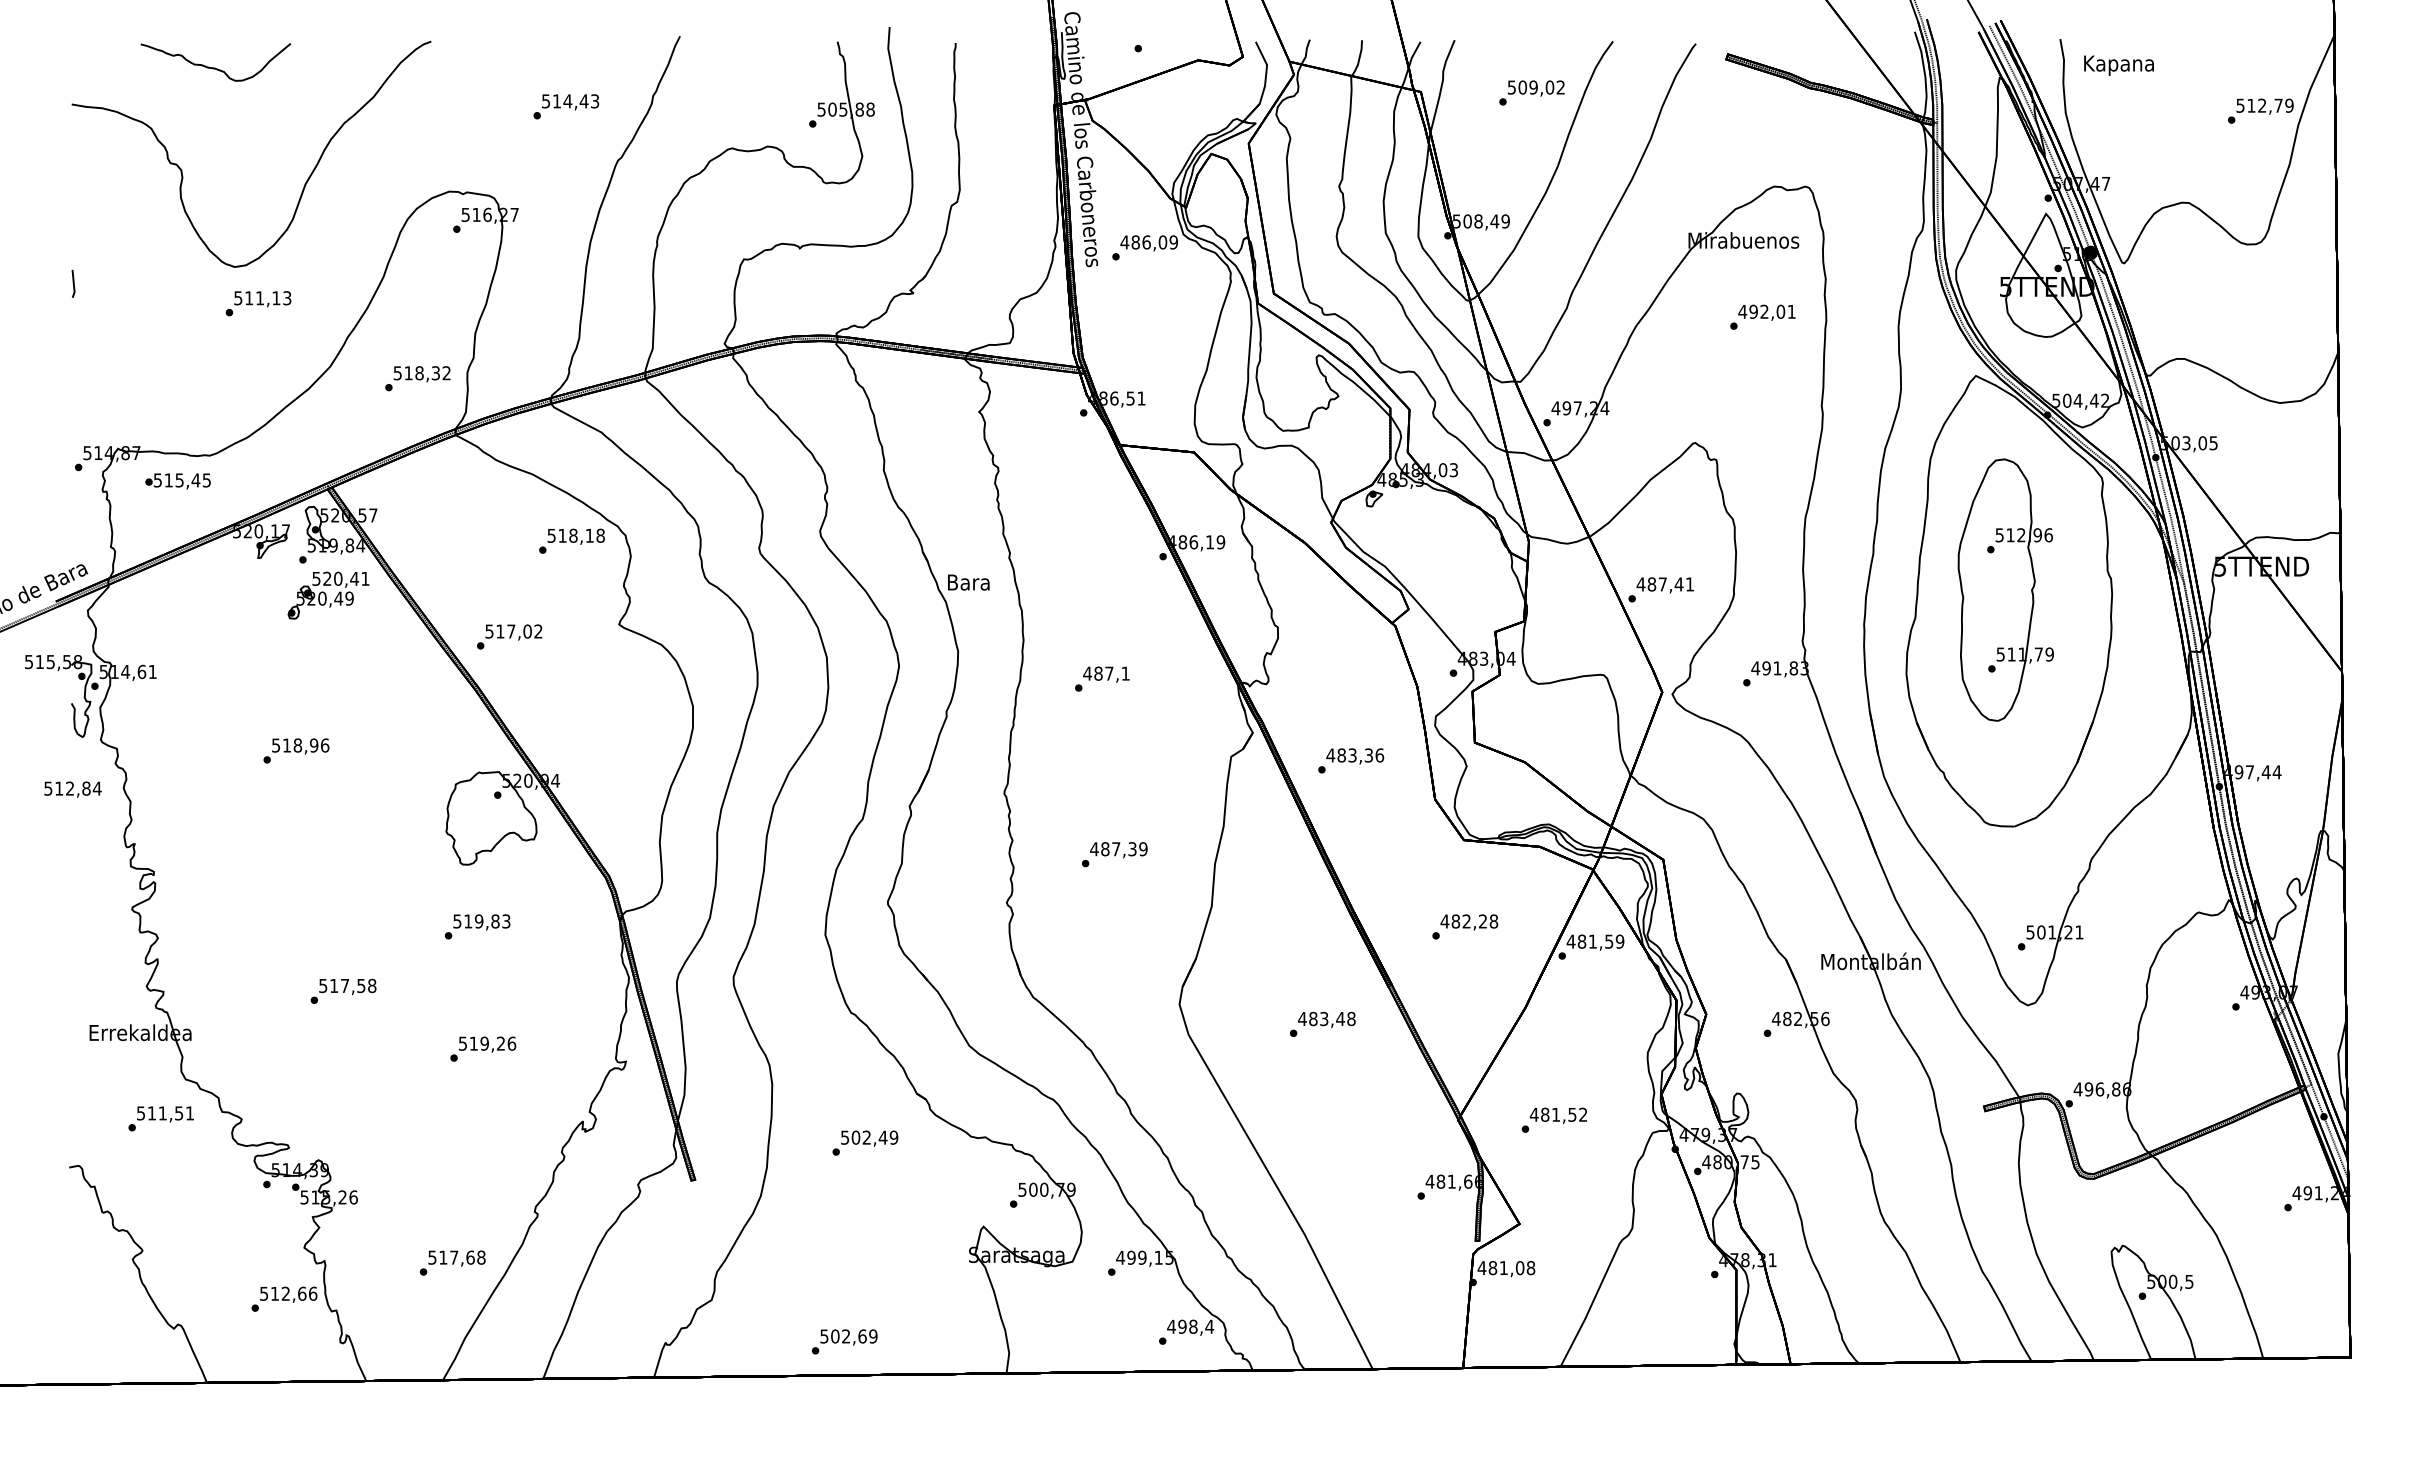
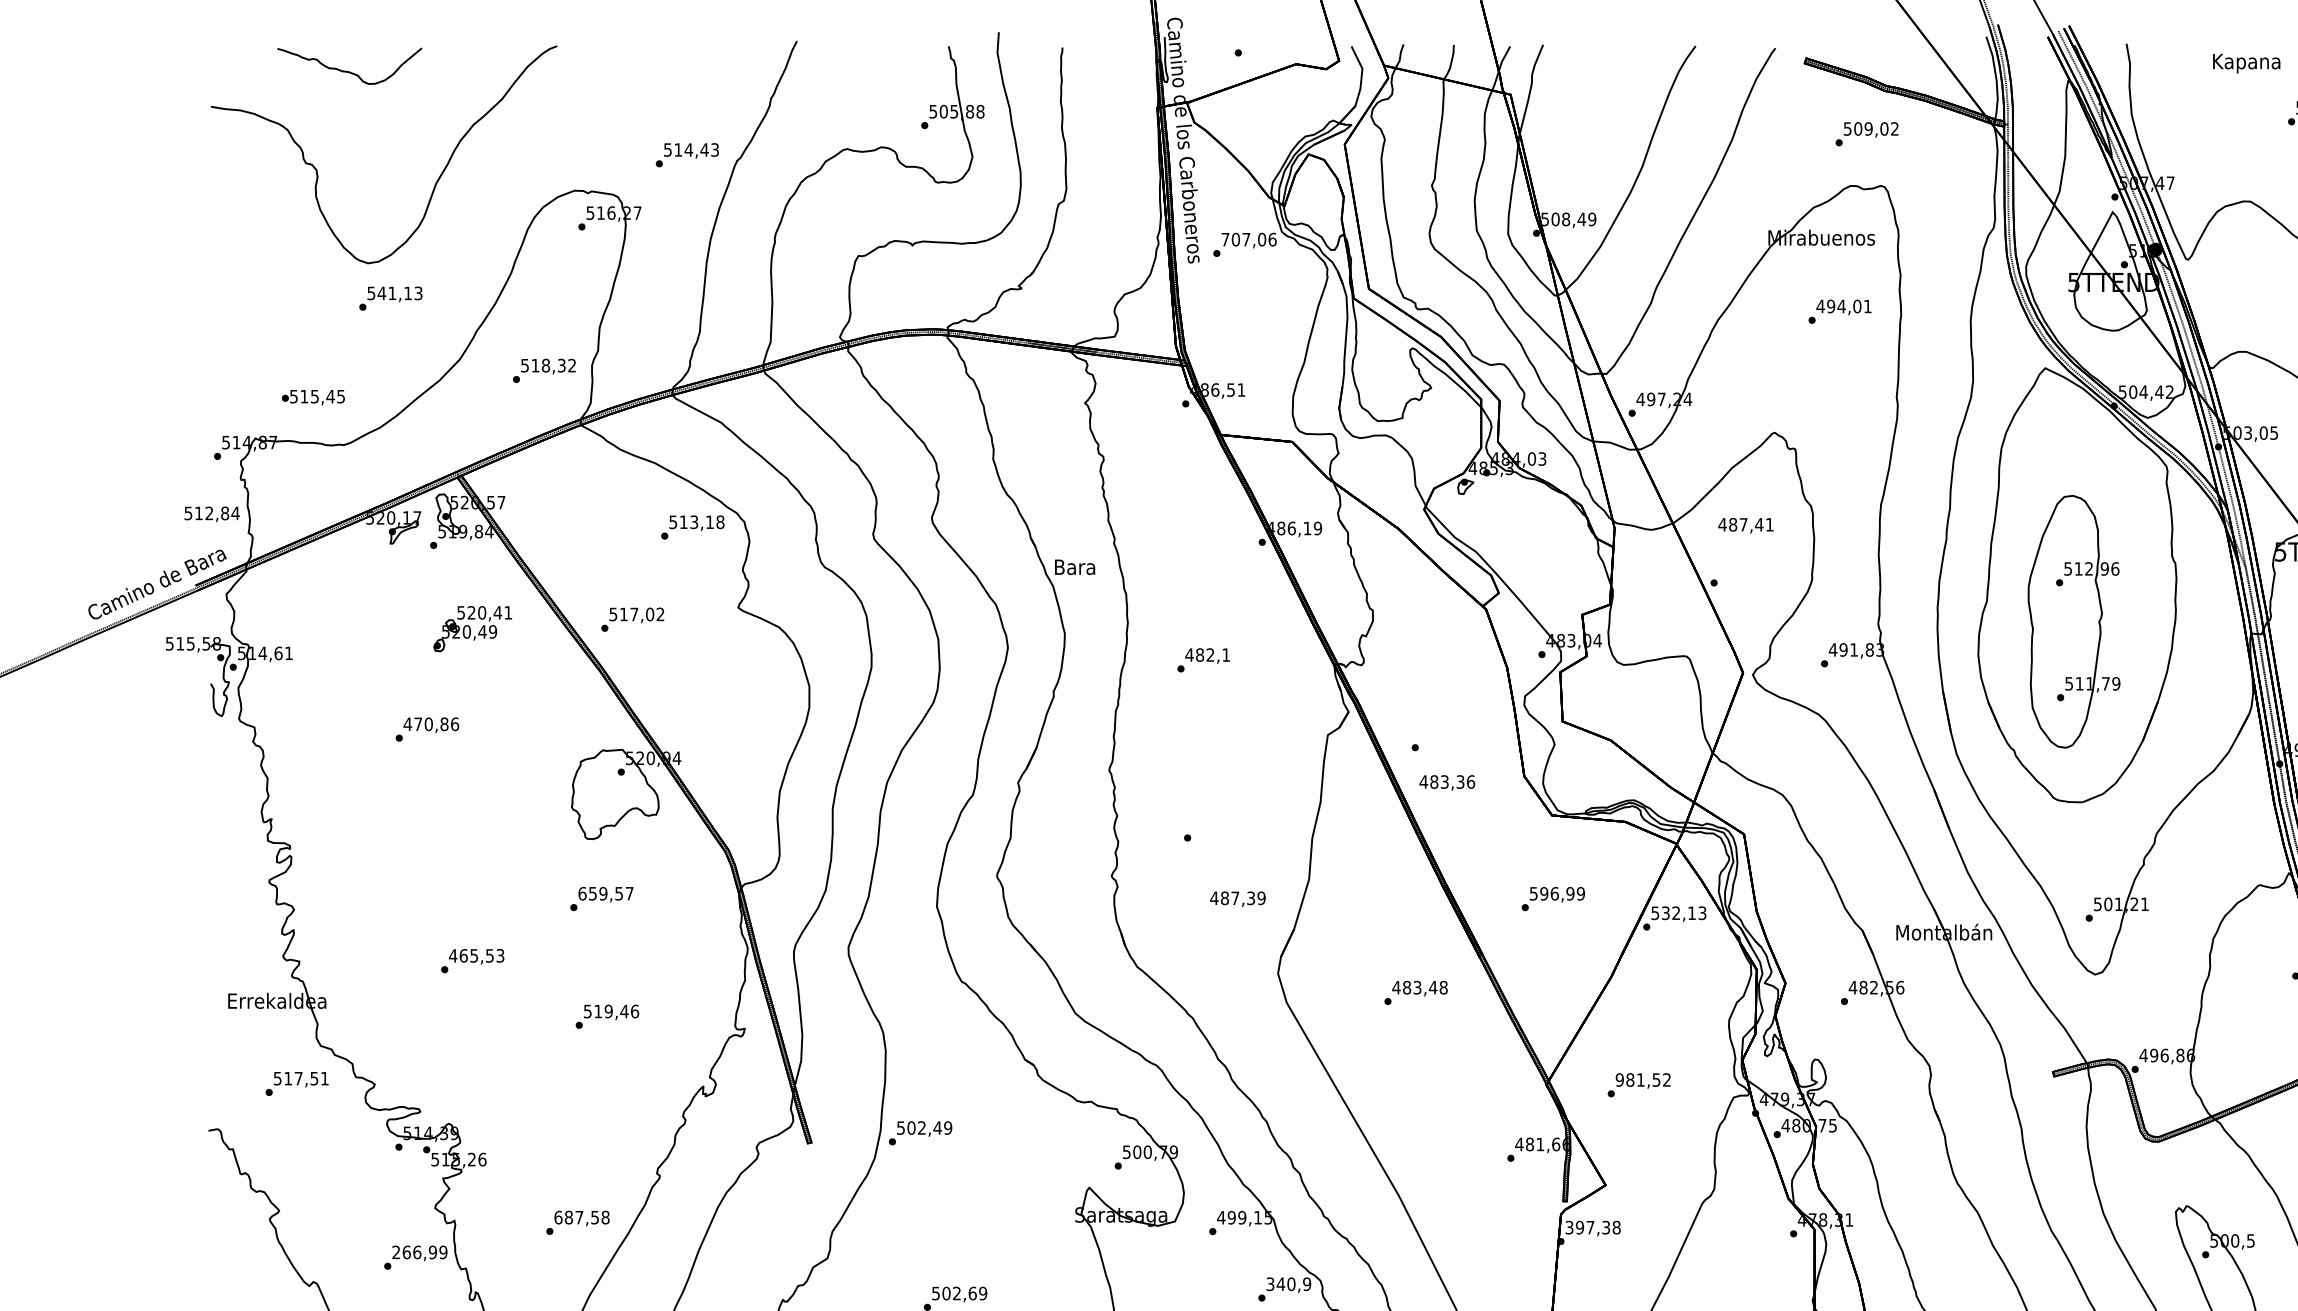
text: (2118, 65) -> (2246, 63), moved
text: (1531, 92) -> (1866, 133), moved
text: (566, 106) -> (687, 154), moved
text: (1149, 242) -> (1249, 239), 486,09 -> 707,06
part: (73, 283) -> (212, 279), removed
text: (248, 298) -> (381, 293), 511,13 -> 541,13
text: (1764, 311) -> (1841, 306), 492,01 -> 494,01
text: (177, 481) -> (312, 397), moved
text: (573, 535) -> (694, 521), 518,18 -> 513,18
text: (1664, 585) -> (1745, 525), moved
part: (2005, 589) -> (2073, 621), moved
part: (328, 595) -> (472, 628), moved
text: (1109, 673) -> (1210, 654), 487,1 -> 482,1
text: (294, 745) -> (425, 724), 518,96 -> 470,86
text: (1355, 756) -> (1447, 783), moved
text: (72, 789) -> (211, 514), moved
text: (1118, 850) -> (1237, 899), moved
text: (481, 921) -> (605, 893), 519,83 -> 659,57
text: (1469, 921) -> (1557, 893), 482,28 -> 596,99
text: (1595, 941) -> (1678, 913), 481,59 -> 532,13
text: (347, 985) -> (476, 955), 517,58 -> 465,53
text: (500, 1043) -> (623, 1011), 519,26 -> 519,46
text: (162, 1113) -> (298, 1078), 511,51 -> 517,51
text: (1533, 1114) -> (1619, 1079), 481,52 -> 981,52
text: (865, 1142) -> (920, 1132), moved
text: (451, 1257) -> (576, 1217), 517,68 -> 687,58
text: (1500, 1268) -> (1587, 1228), 481,08 -> 397,38
text: (288, 1293) -> (419, 1252), 512,66 -> 266,99
text: (1190, 1326) -> (1288, 1283), 498,4 -> 340,9

